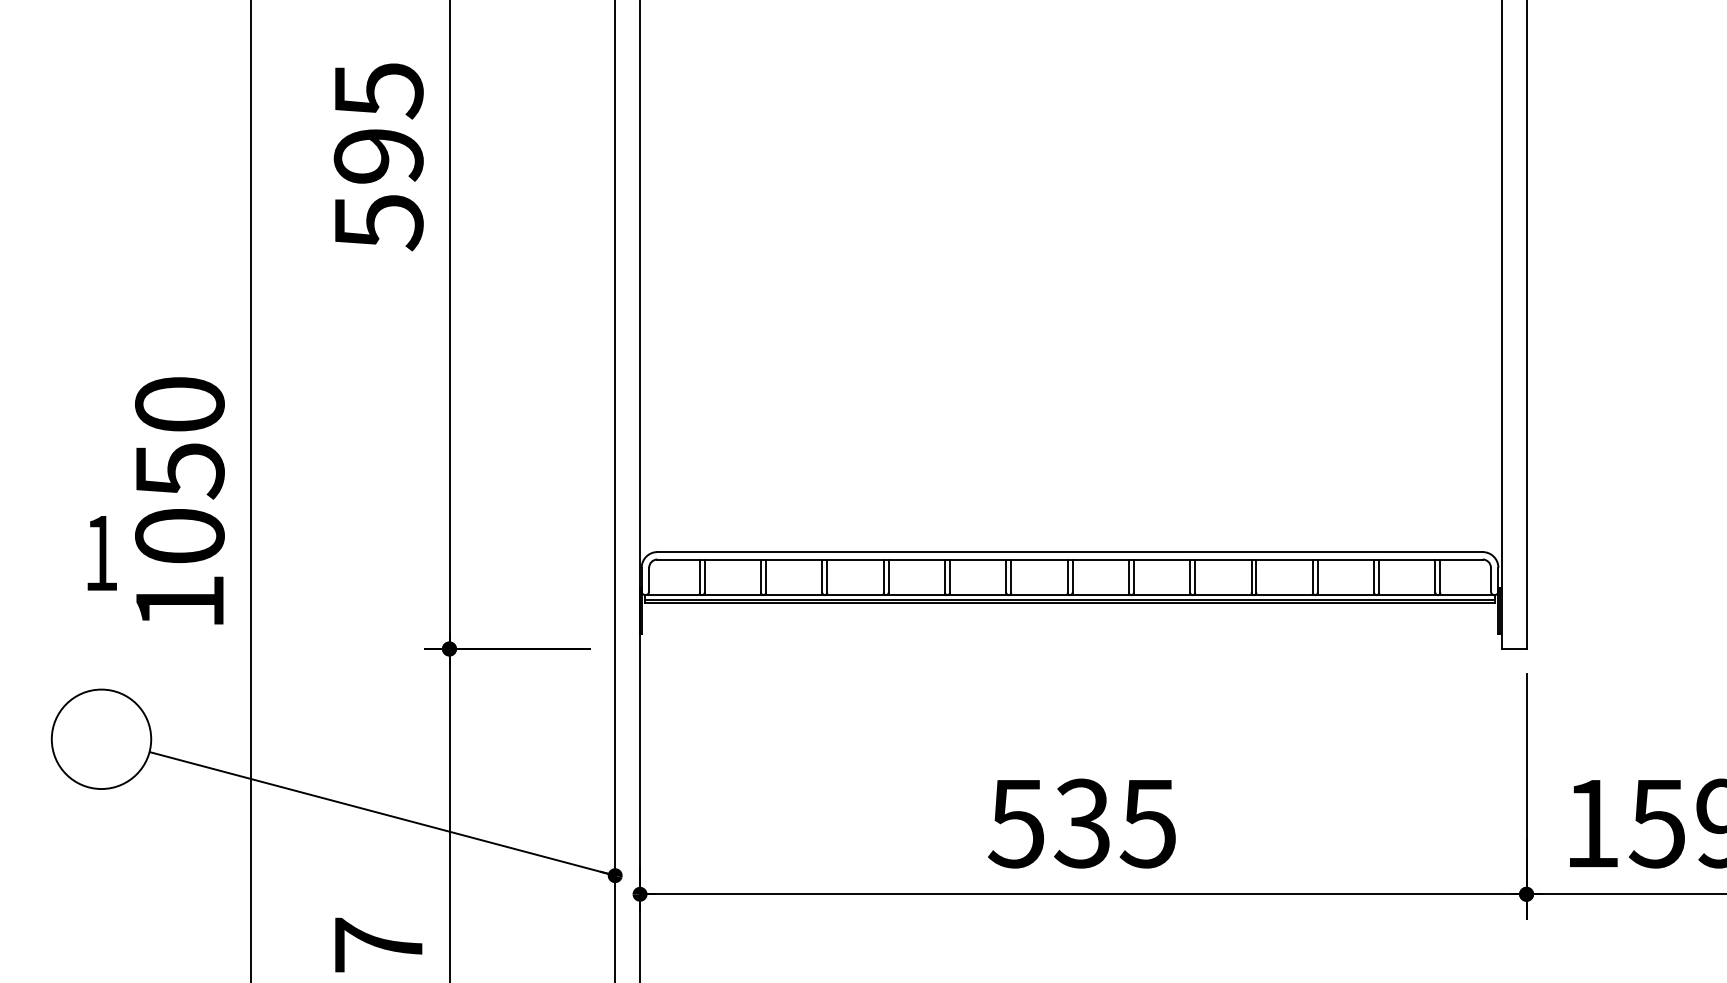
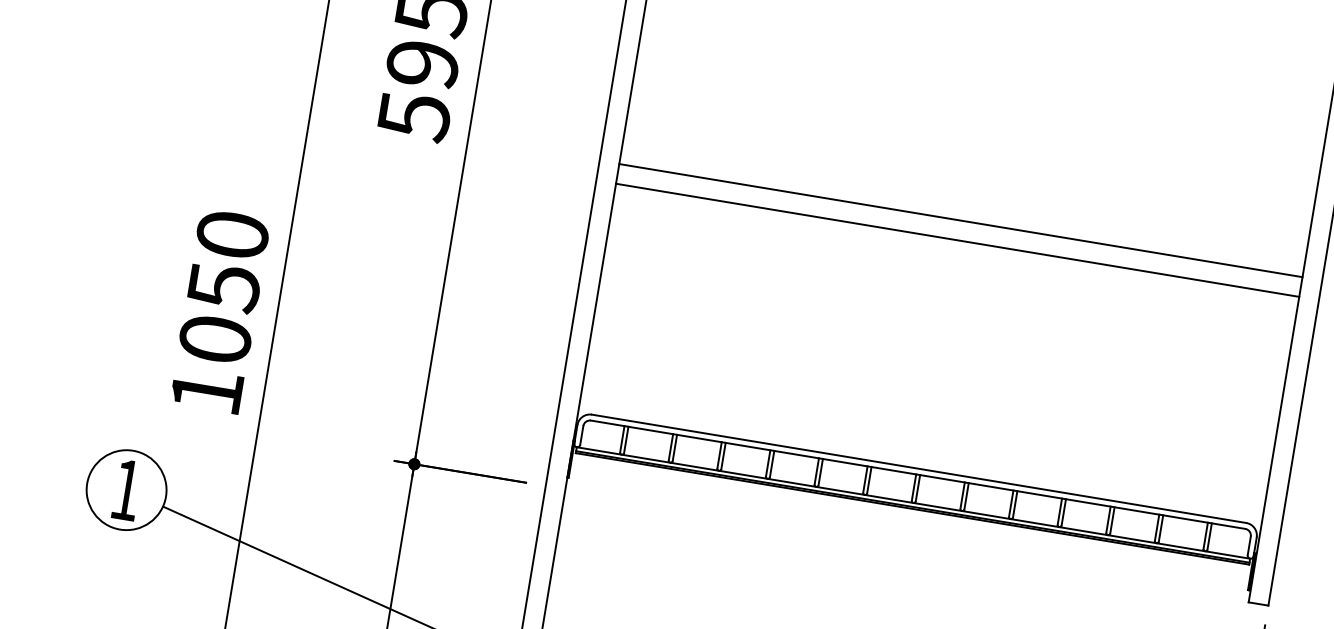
line: (1070, 238) -> (960, 220), added
line: (1070, 263) -> (957, 240), added
text: (101, 553) -> (126, 490), moved

